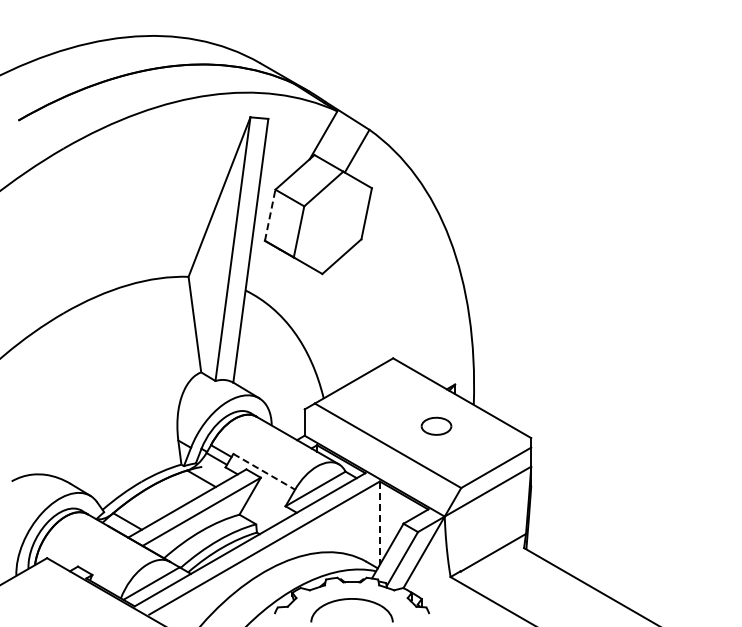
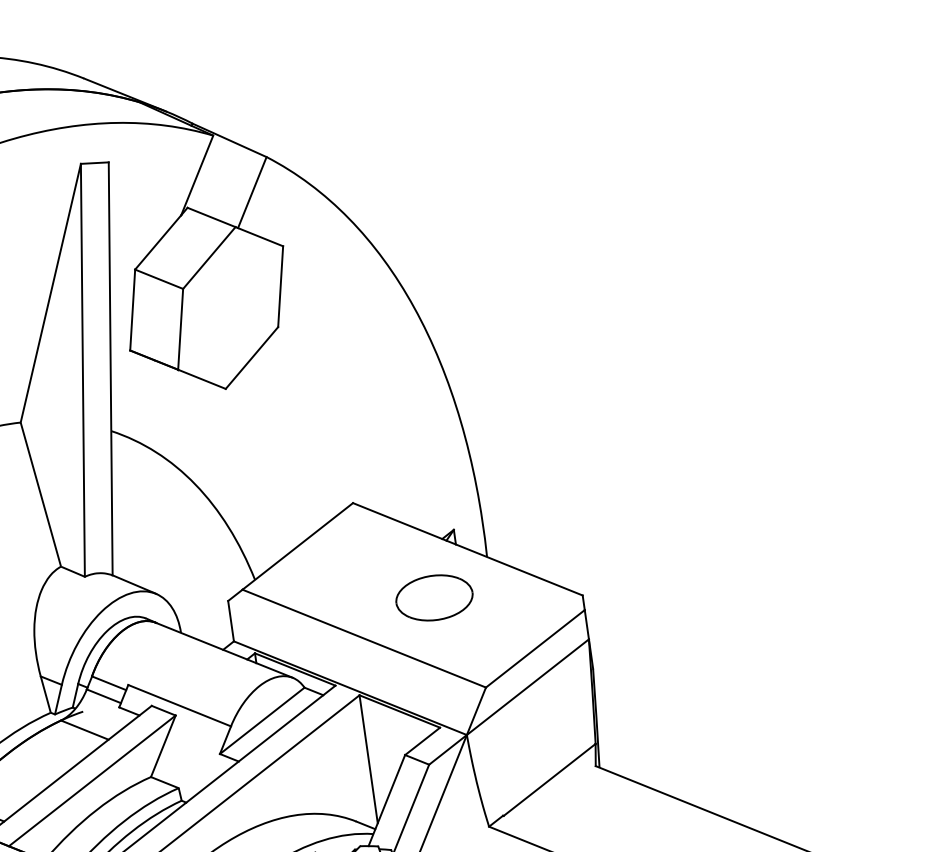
line: (270, 214) -> (132, 308), dashed -> solid
part: (436, 426) -> (434, 598), size x1.67
line: (264, 471) -> (179, 705), dashed -> solid
line: (379, 523) -> (368, 759), dashed -> solid

